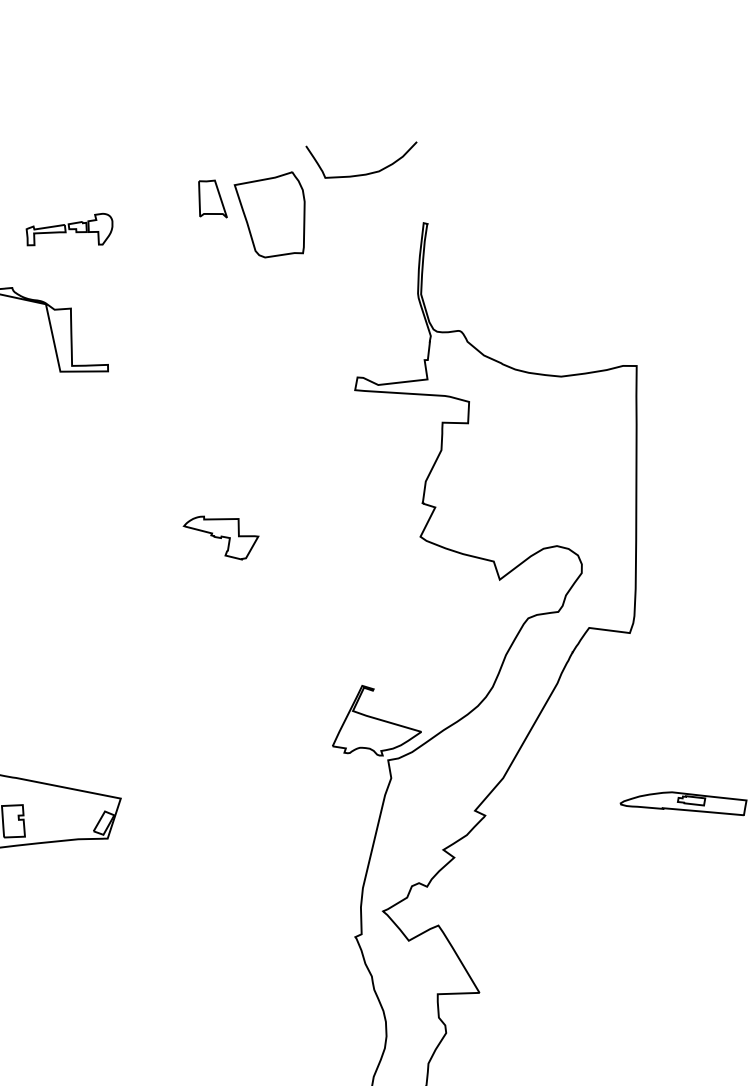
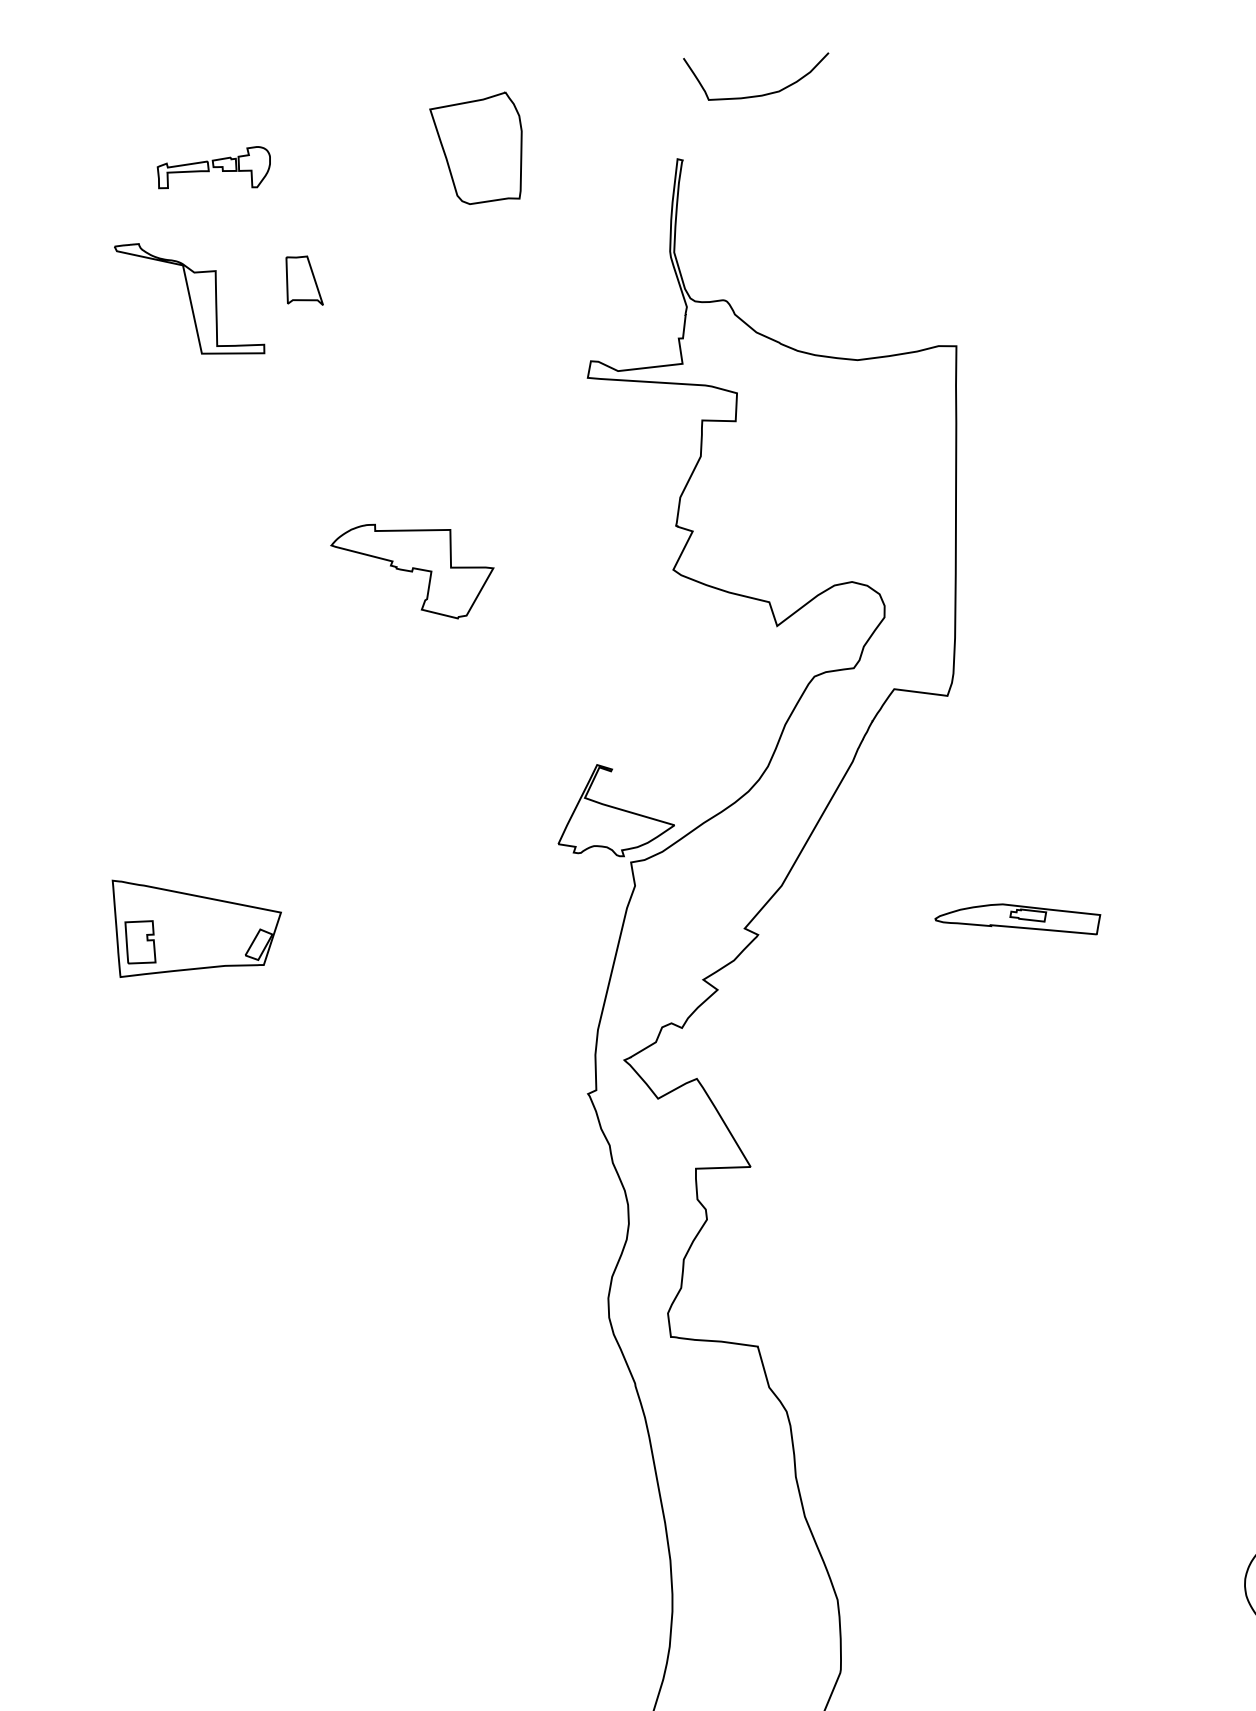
curve: (364, 173) -> (760, 94), moved
part: (212, 198) -> (304, 280), moved
part: (221, 538) -> (412, 571), size x1.67

